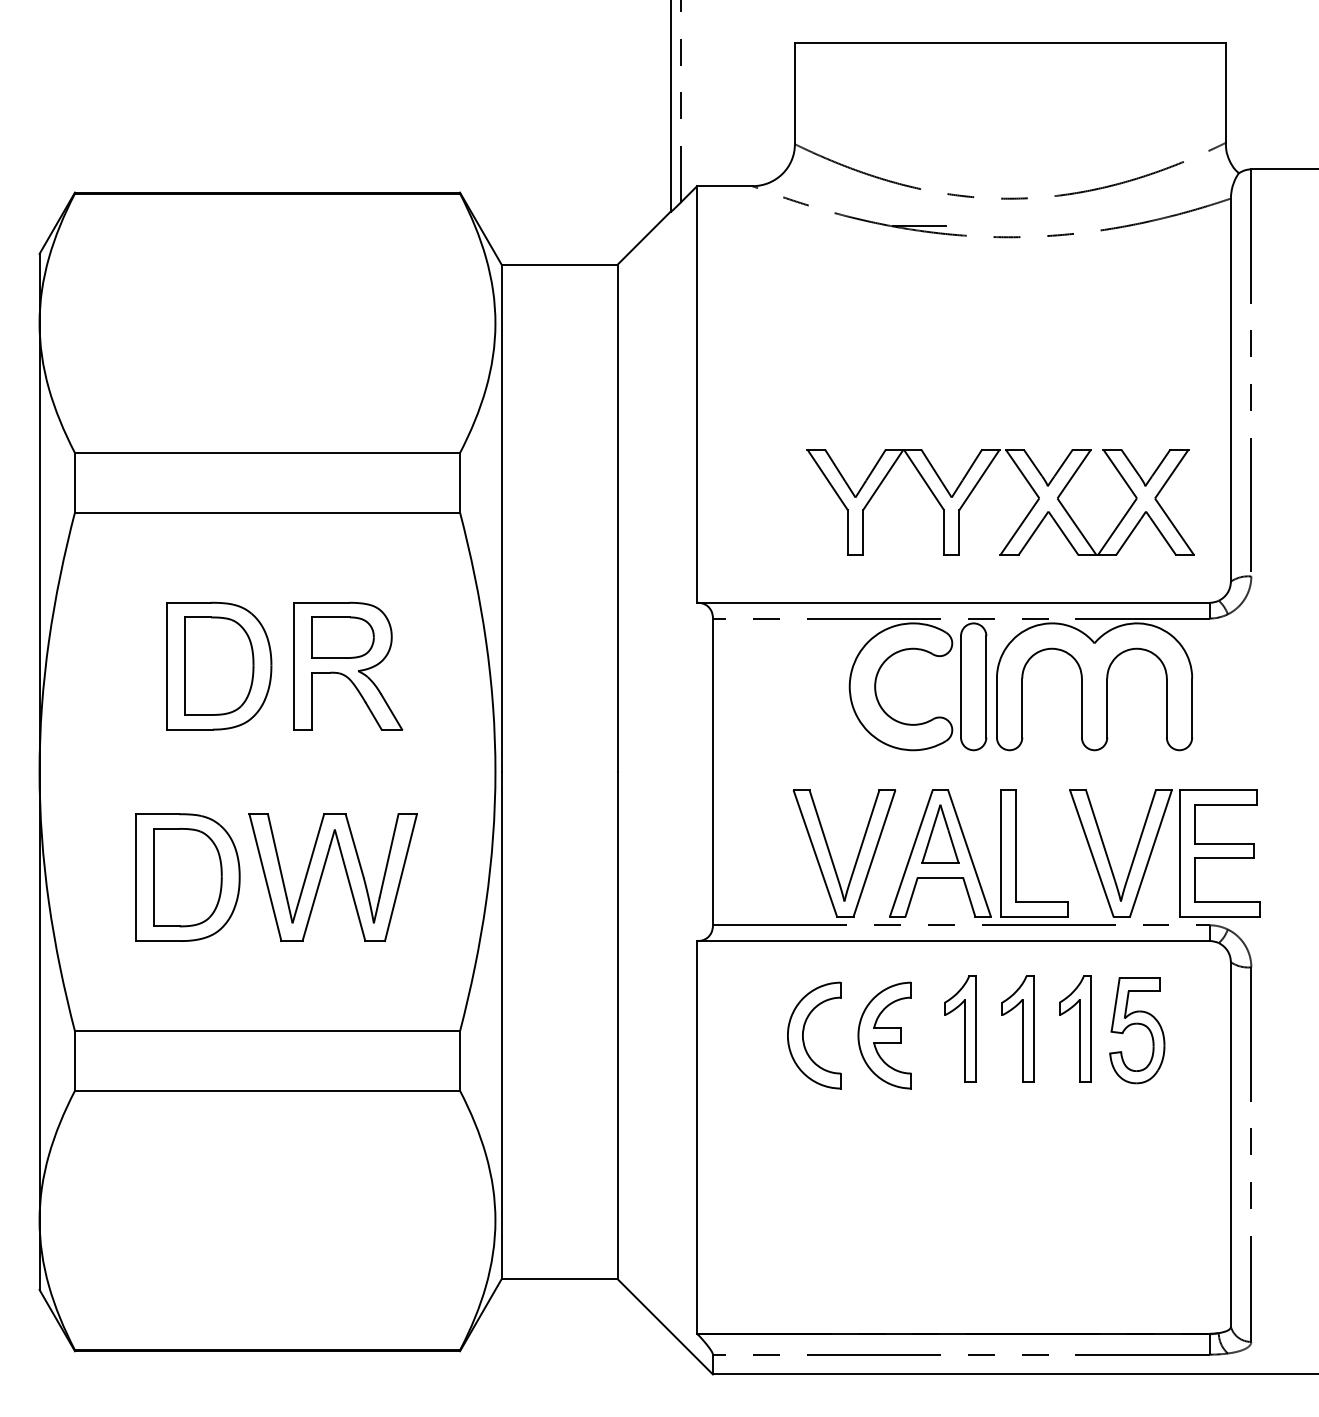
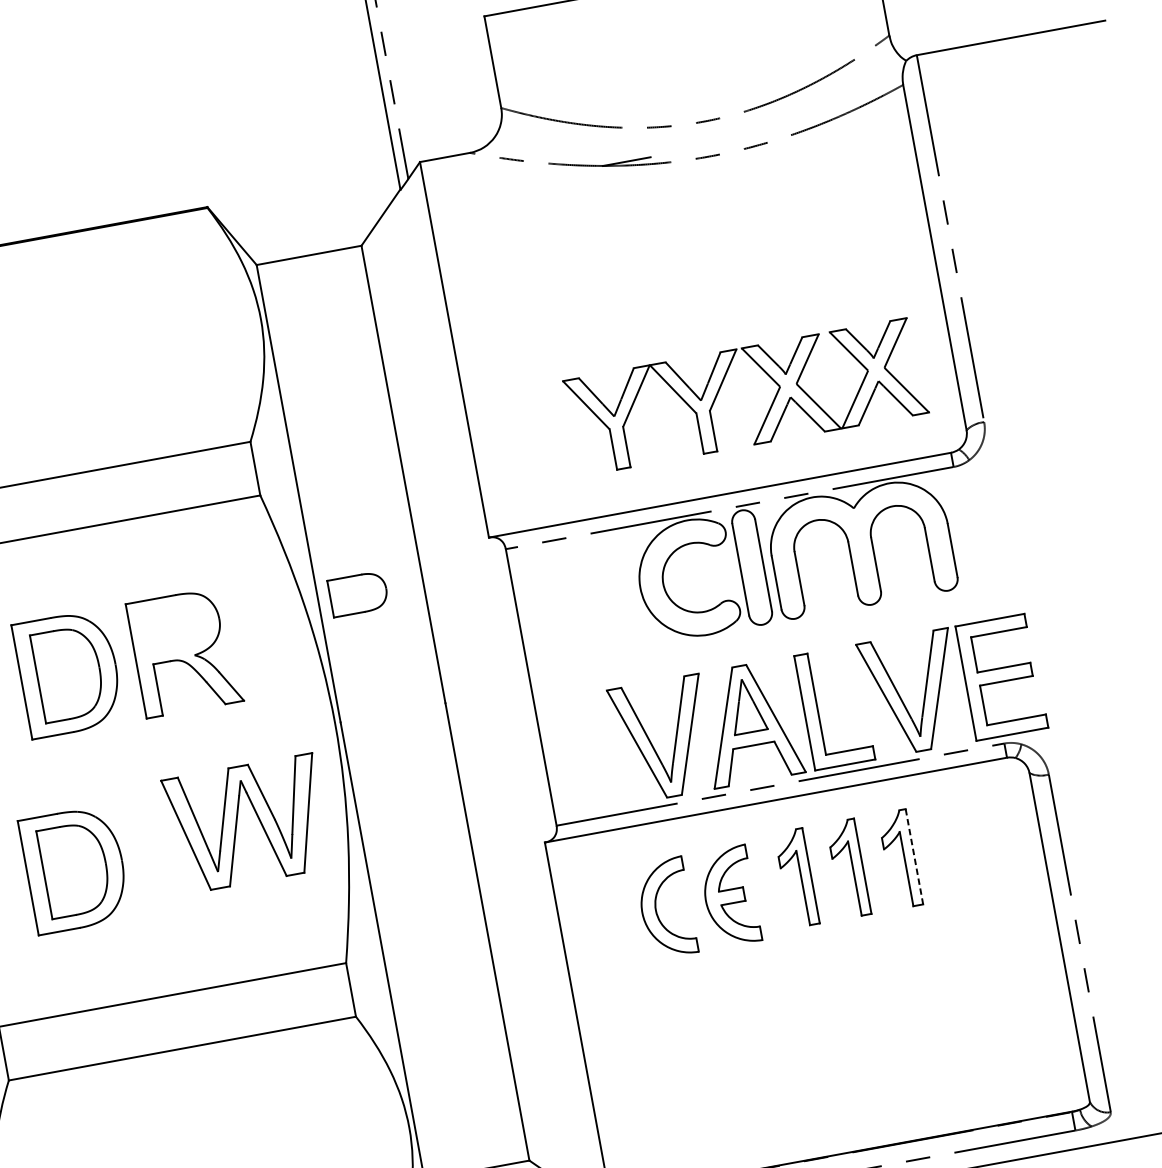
part: (342, 637) -> (358, 593), moved
part: (323, 873) -> (237, 821), moved
line: (1090, 1029) -> (914, 857), solid -> dashed
part: (1137, 1030) -> (956, 850), removed

